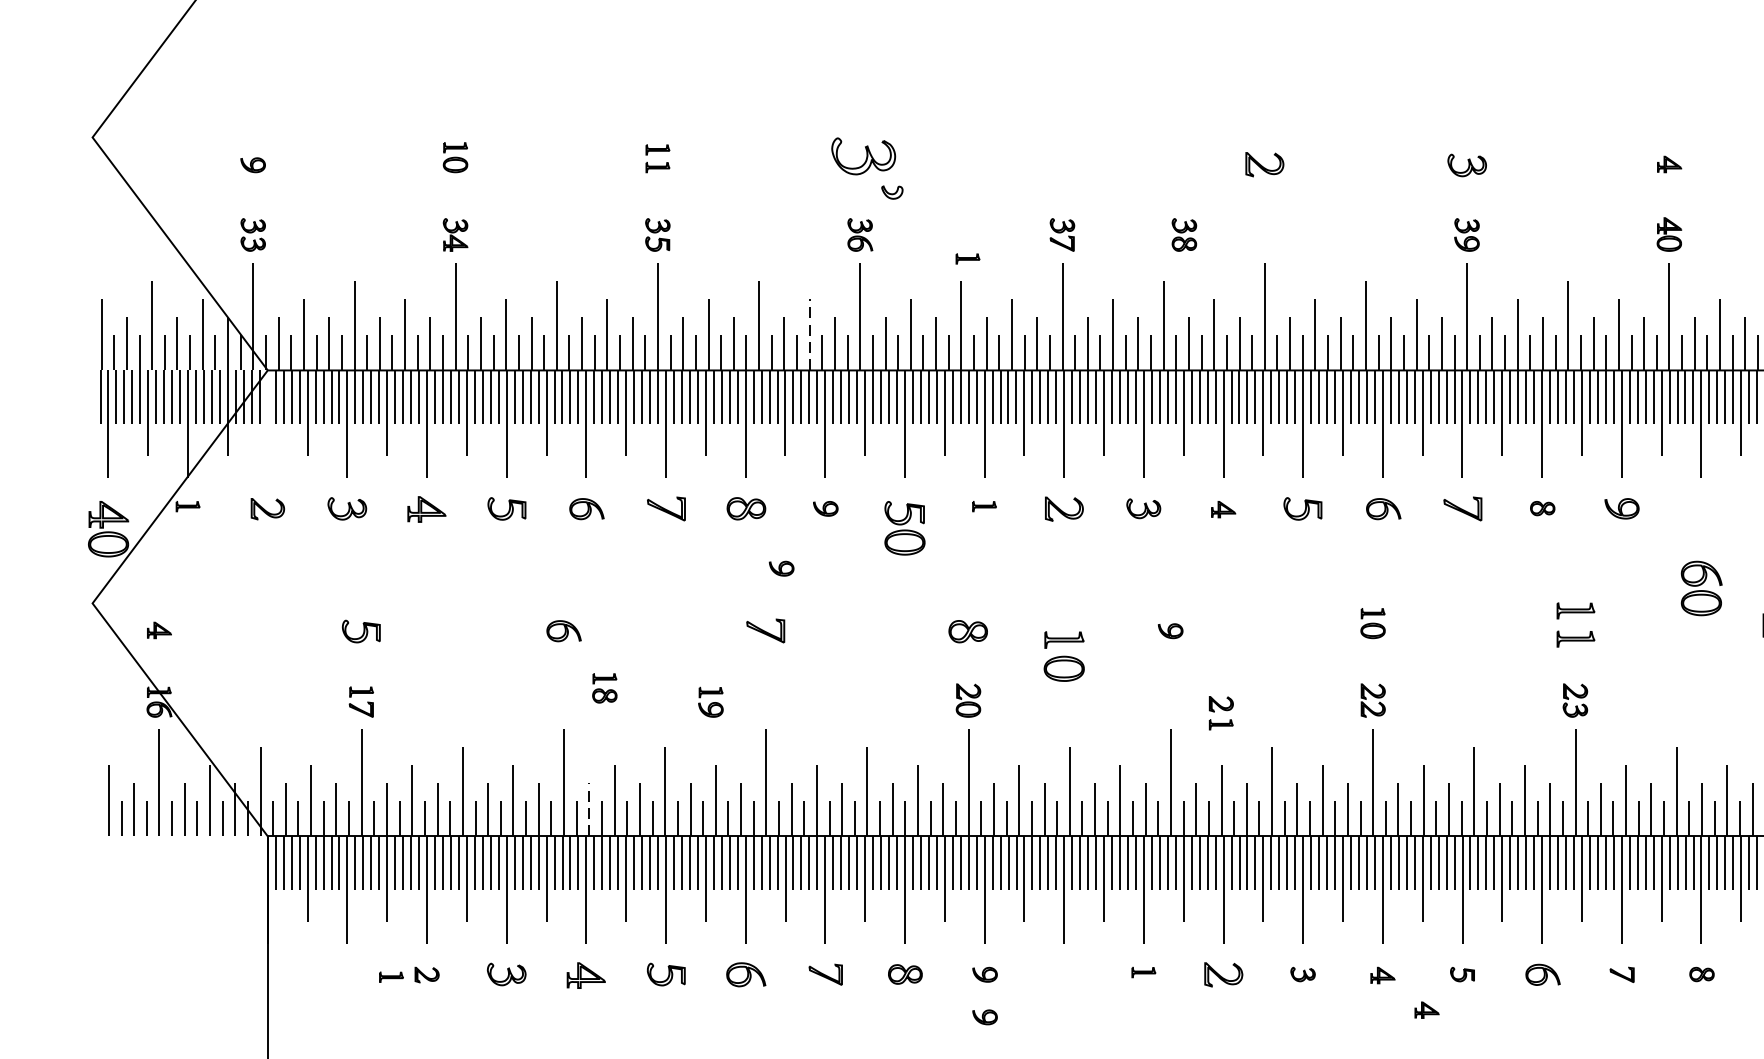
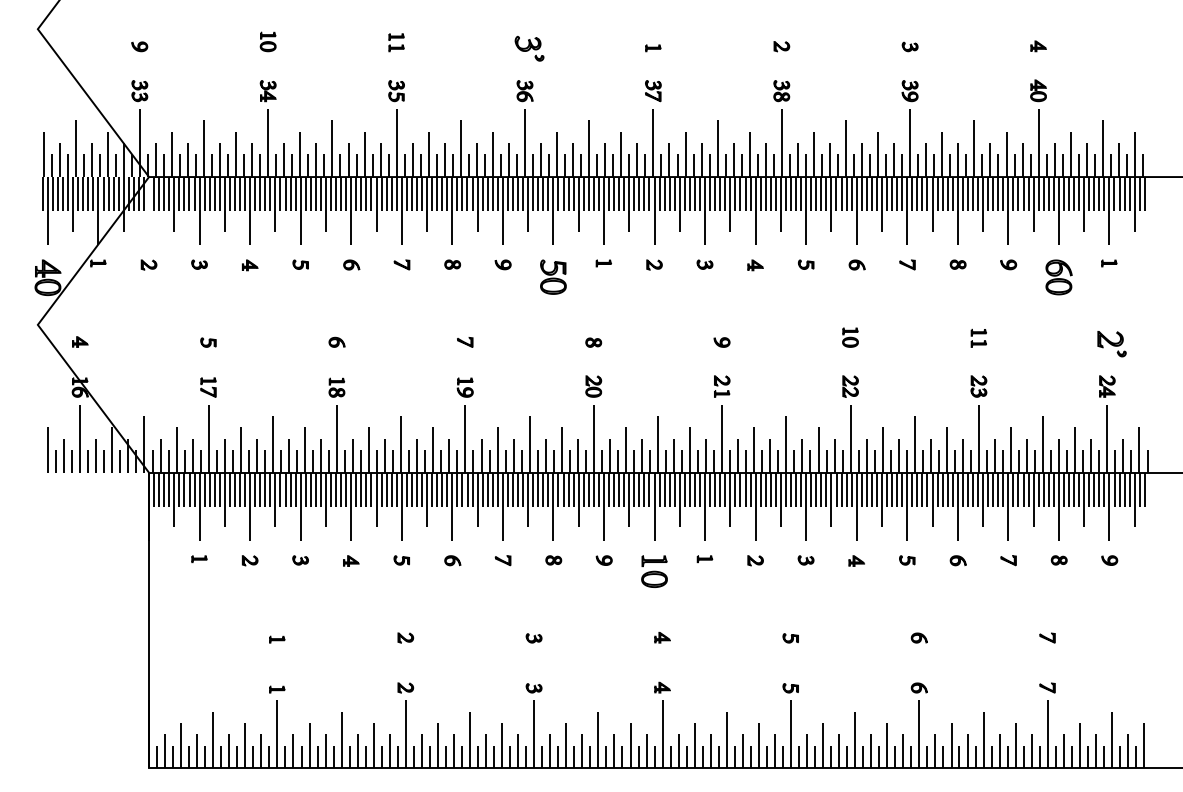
part: (1264, 164) -> (781, 46), size x0.62
part: (1466, 164) -> (909, 46), size x0.62
part: (867, 167) -> (529, 48), size x0.62
part: (1183, 235) -> (781, 91), moved
part: (968, 259) -> (653, 48), moved
line: (808, 334) -> (492, 154), dashed -> solid
part: (266, 508) -> (148, 264), size x0.71
part: (347, 508) -> (199, 264), size x0.62
part: (506, 508) -> (300, 264), size x0.62
part: (586, 508) -> (351, 264), size x0.71
part: (665, 508) -> (401, 264), size x0.62
part: (745, 508) -> (452, 264), size x0.62
part: (1064, 508) -> (654, 264), size x0.62
part: (1143, 508) -> (704, 264), size x0.71
part: (1303, 508) -> (806, 264), size x0.62
part: (1382, 508) -> (856, 264), size x0.71
part: (1462, 508) -> (907, 264), size x0.62
part: (1622, 508) -> (1008, 264), size x0.71
part: (427, 509) -> (250, 265), size x0.62
part: (780, 568) -> (474, 302), removed
part: (1700, 588) -> (1058, 277), moved
part: (1574, 623) -> (978, 337), size x0.62
part: (563, 629) -> (336, 341), size x0.71
part: (361, 631) -> (208, 342), size x0.62
part: (766, 631) -> (465, 342), size x0.62
part: (968, 631) -> (593, 342), size x0.62
part: (1064, 656) -> (654, 571), moved
part: (604, 687) -> (336, 387), moved
part: (709, 702) -> (464, 387), moved
part: (1221, 713) -> (722, 386), moved
line: (589, 809) -> (353, 455), dashed -> solid
part: (506, 974) -> (300, 560), size x0.62
part: (586, 974) -> (351, 560), size x0.62
part: (665, 974) -> (401, 560), size x0.62
part: (745, 974) -> (452, 560), size x0.62
part: (824, 974) -> (502, 560), size x0.71
part: (905, 974) -> (553, 560), size x0.71
part: (1223, 974) -> (755, 560), size x0.62
part: (1541, 974) -> (957, 560), size x0.71
part: (391, 977) -> (199, 559), moved
part: (1426, 1009) -> (884, 582), removed
part: (983, 1017) -> (603, 587), removed

